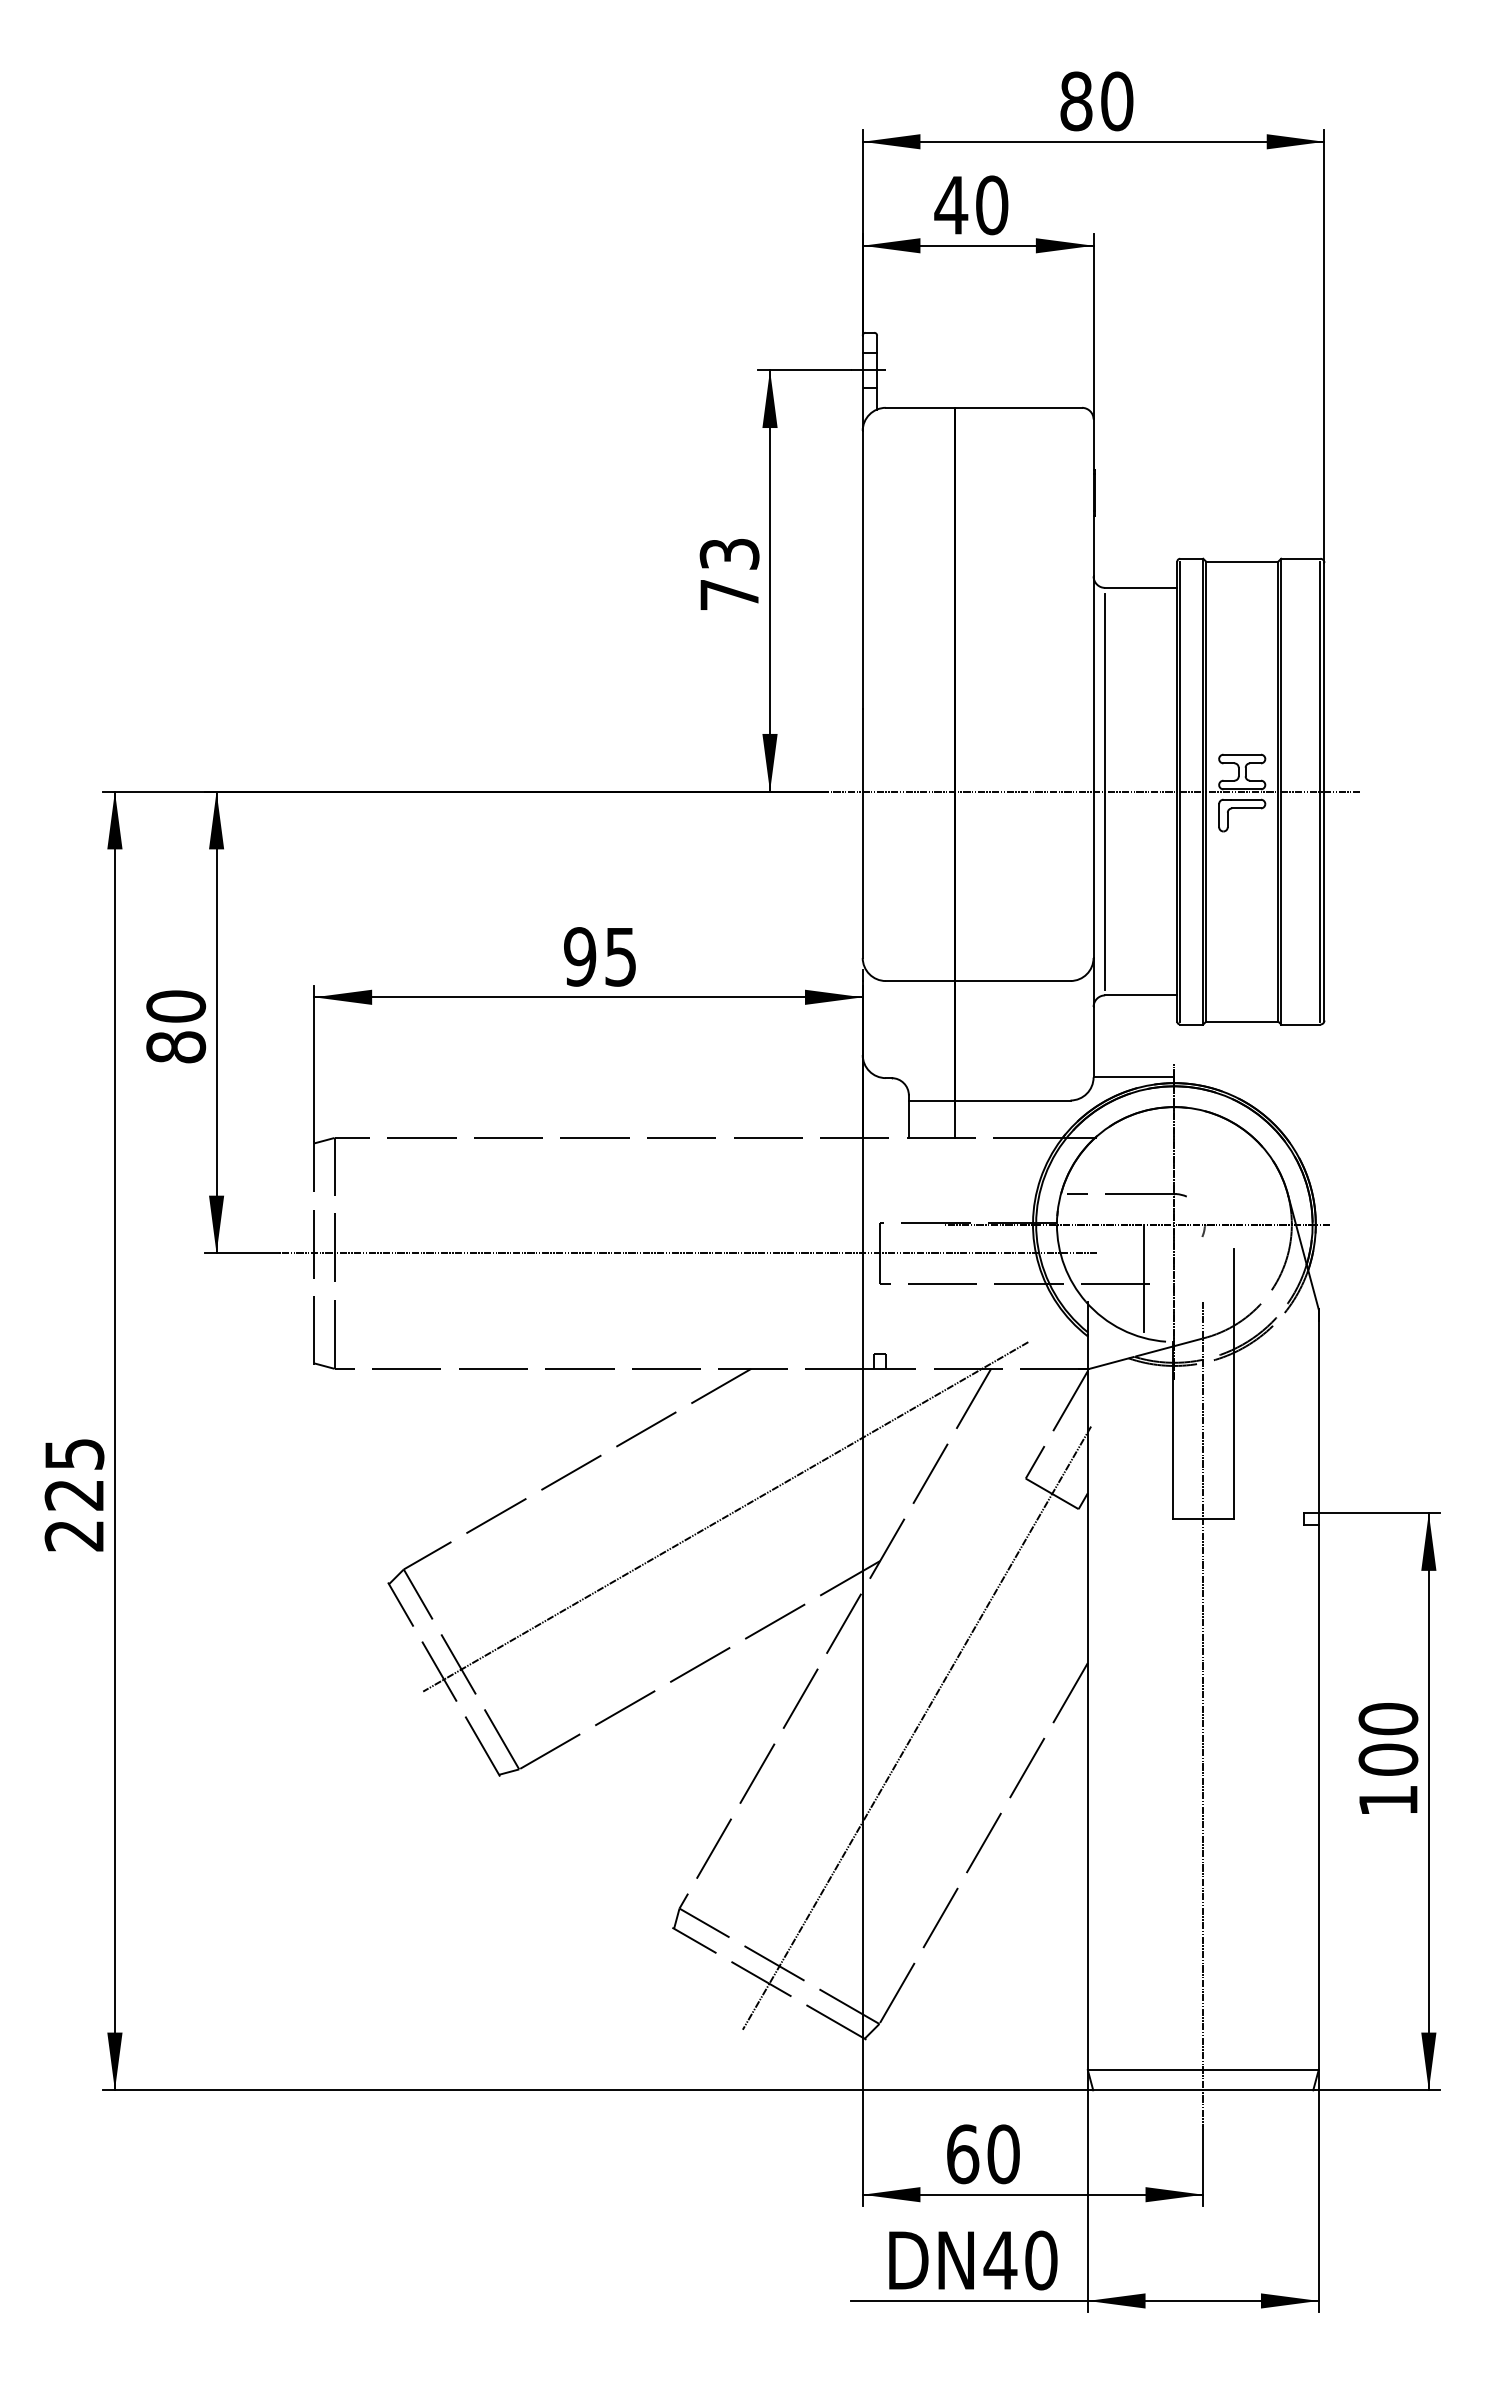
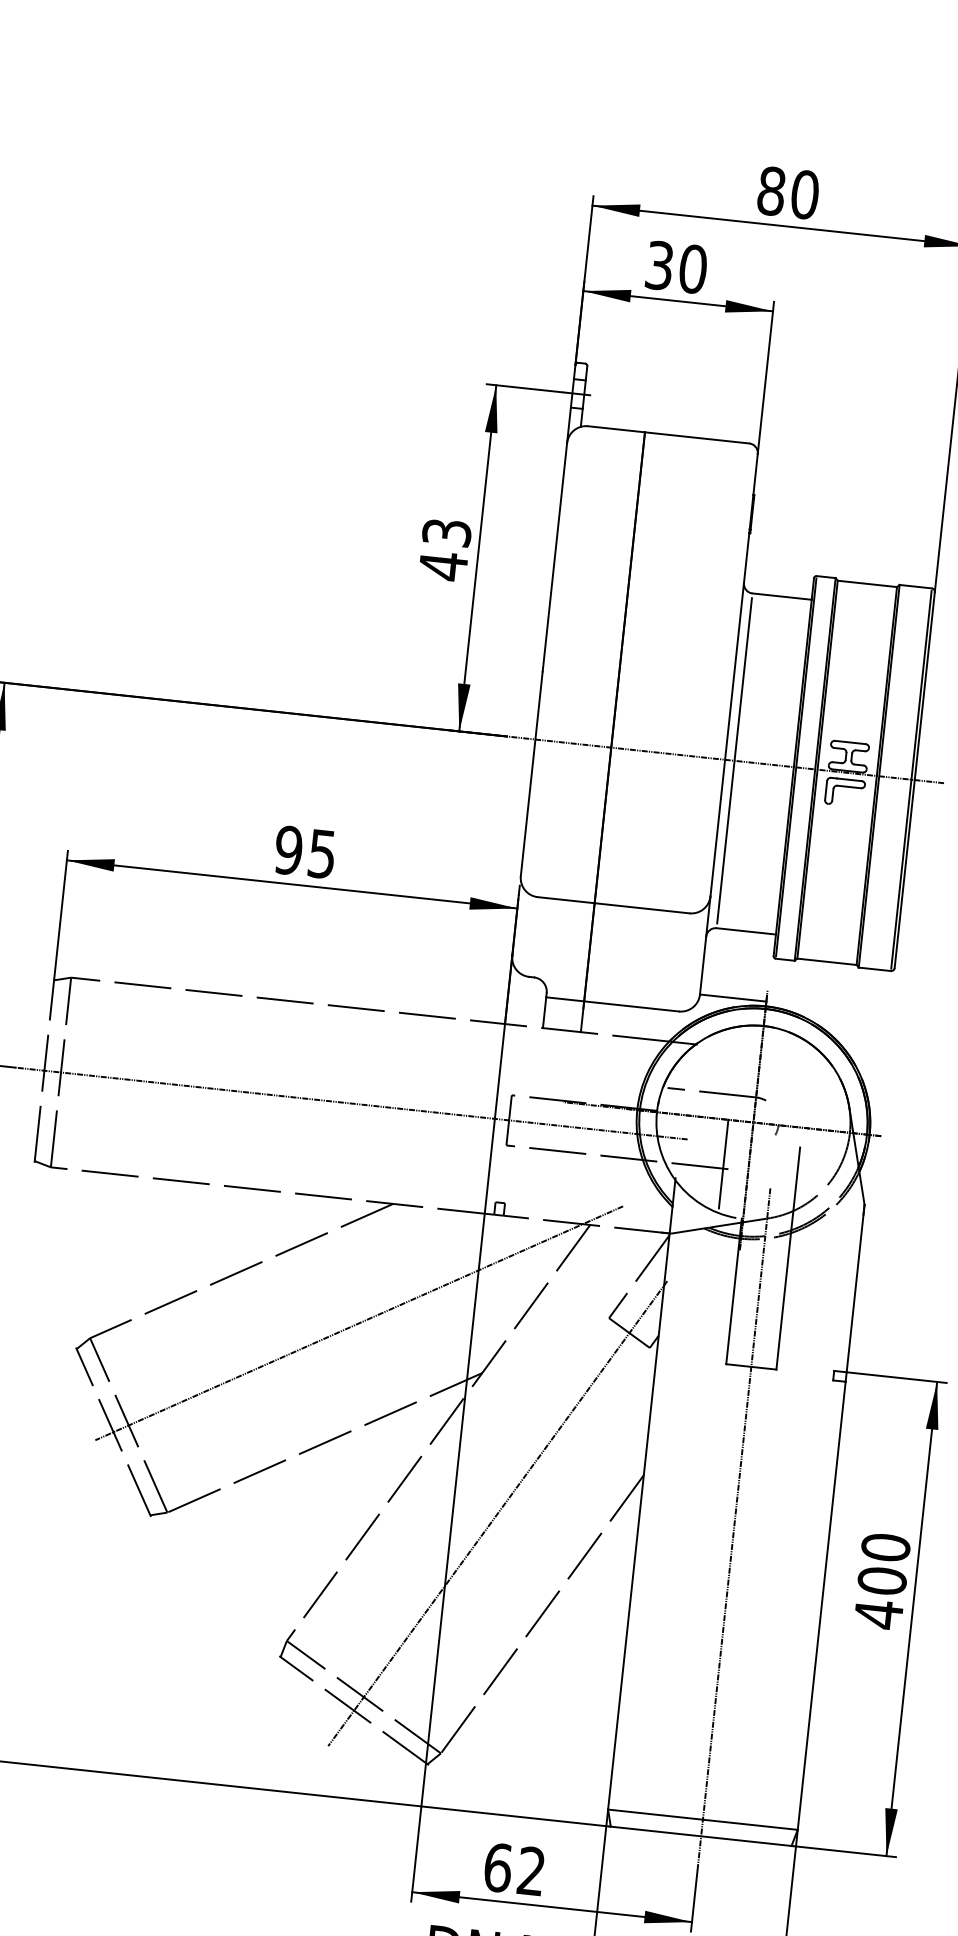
text: (951, 205) -> (659, 265), 40 -> 30
text: (729, 595) -> (443, 566), 73 -> 43
text: (1388, 1800) -> (878, 1614), 100 -> 400
text: (1003, 2154) -> (531, 1871), 60 -> 62

